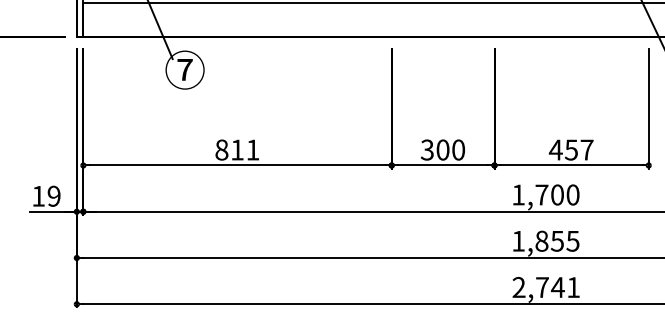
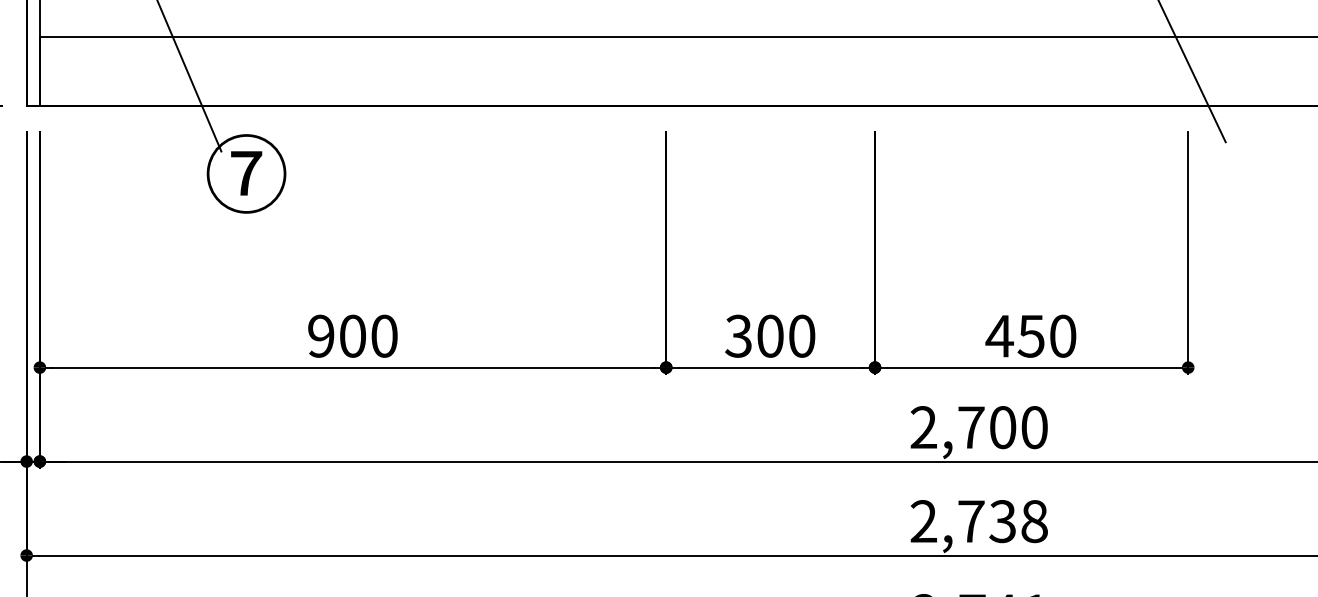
text: (237, 149) -> (352, 335), 811 -> 900
text: (586, 149) -> (1061, 335), 457 -> 450
text: (518, 194) -> (923, 426), 1,700 -> 2,700
text: (545, 240) -> (978, 519), 1,855 -> 2,738

